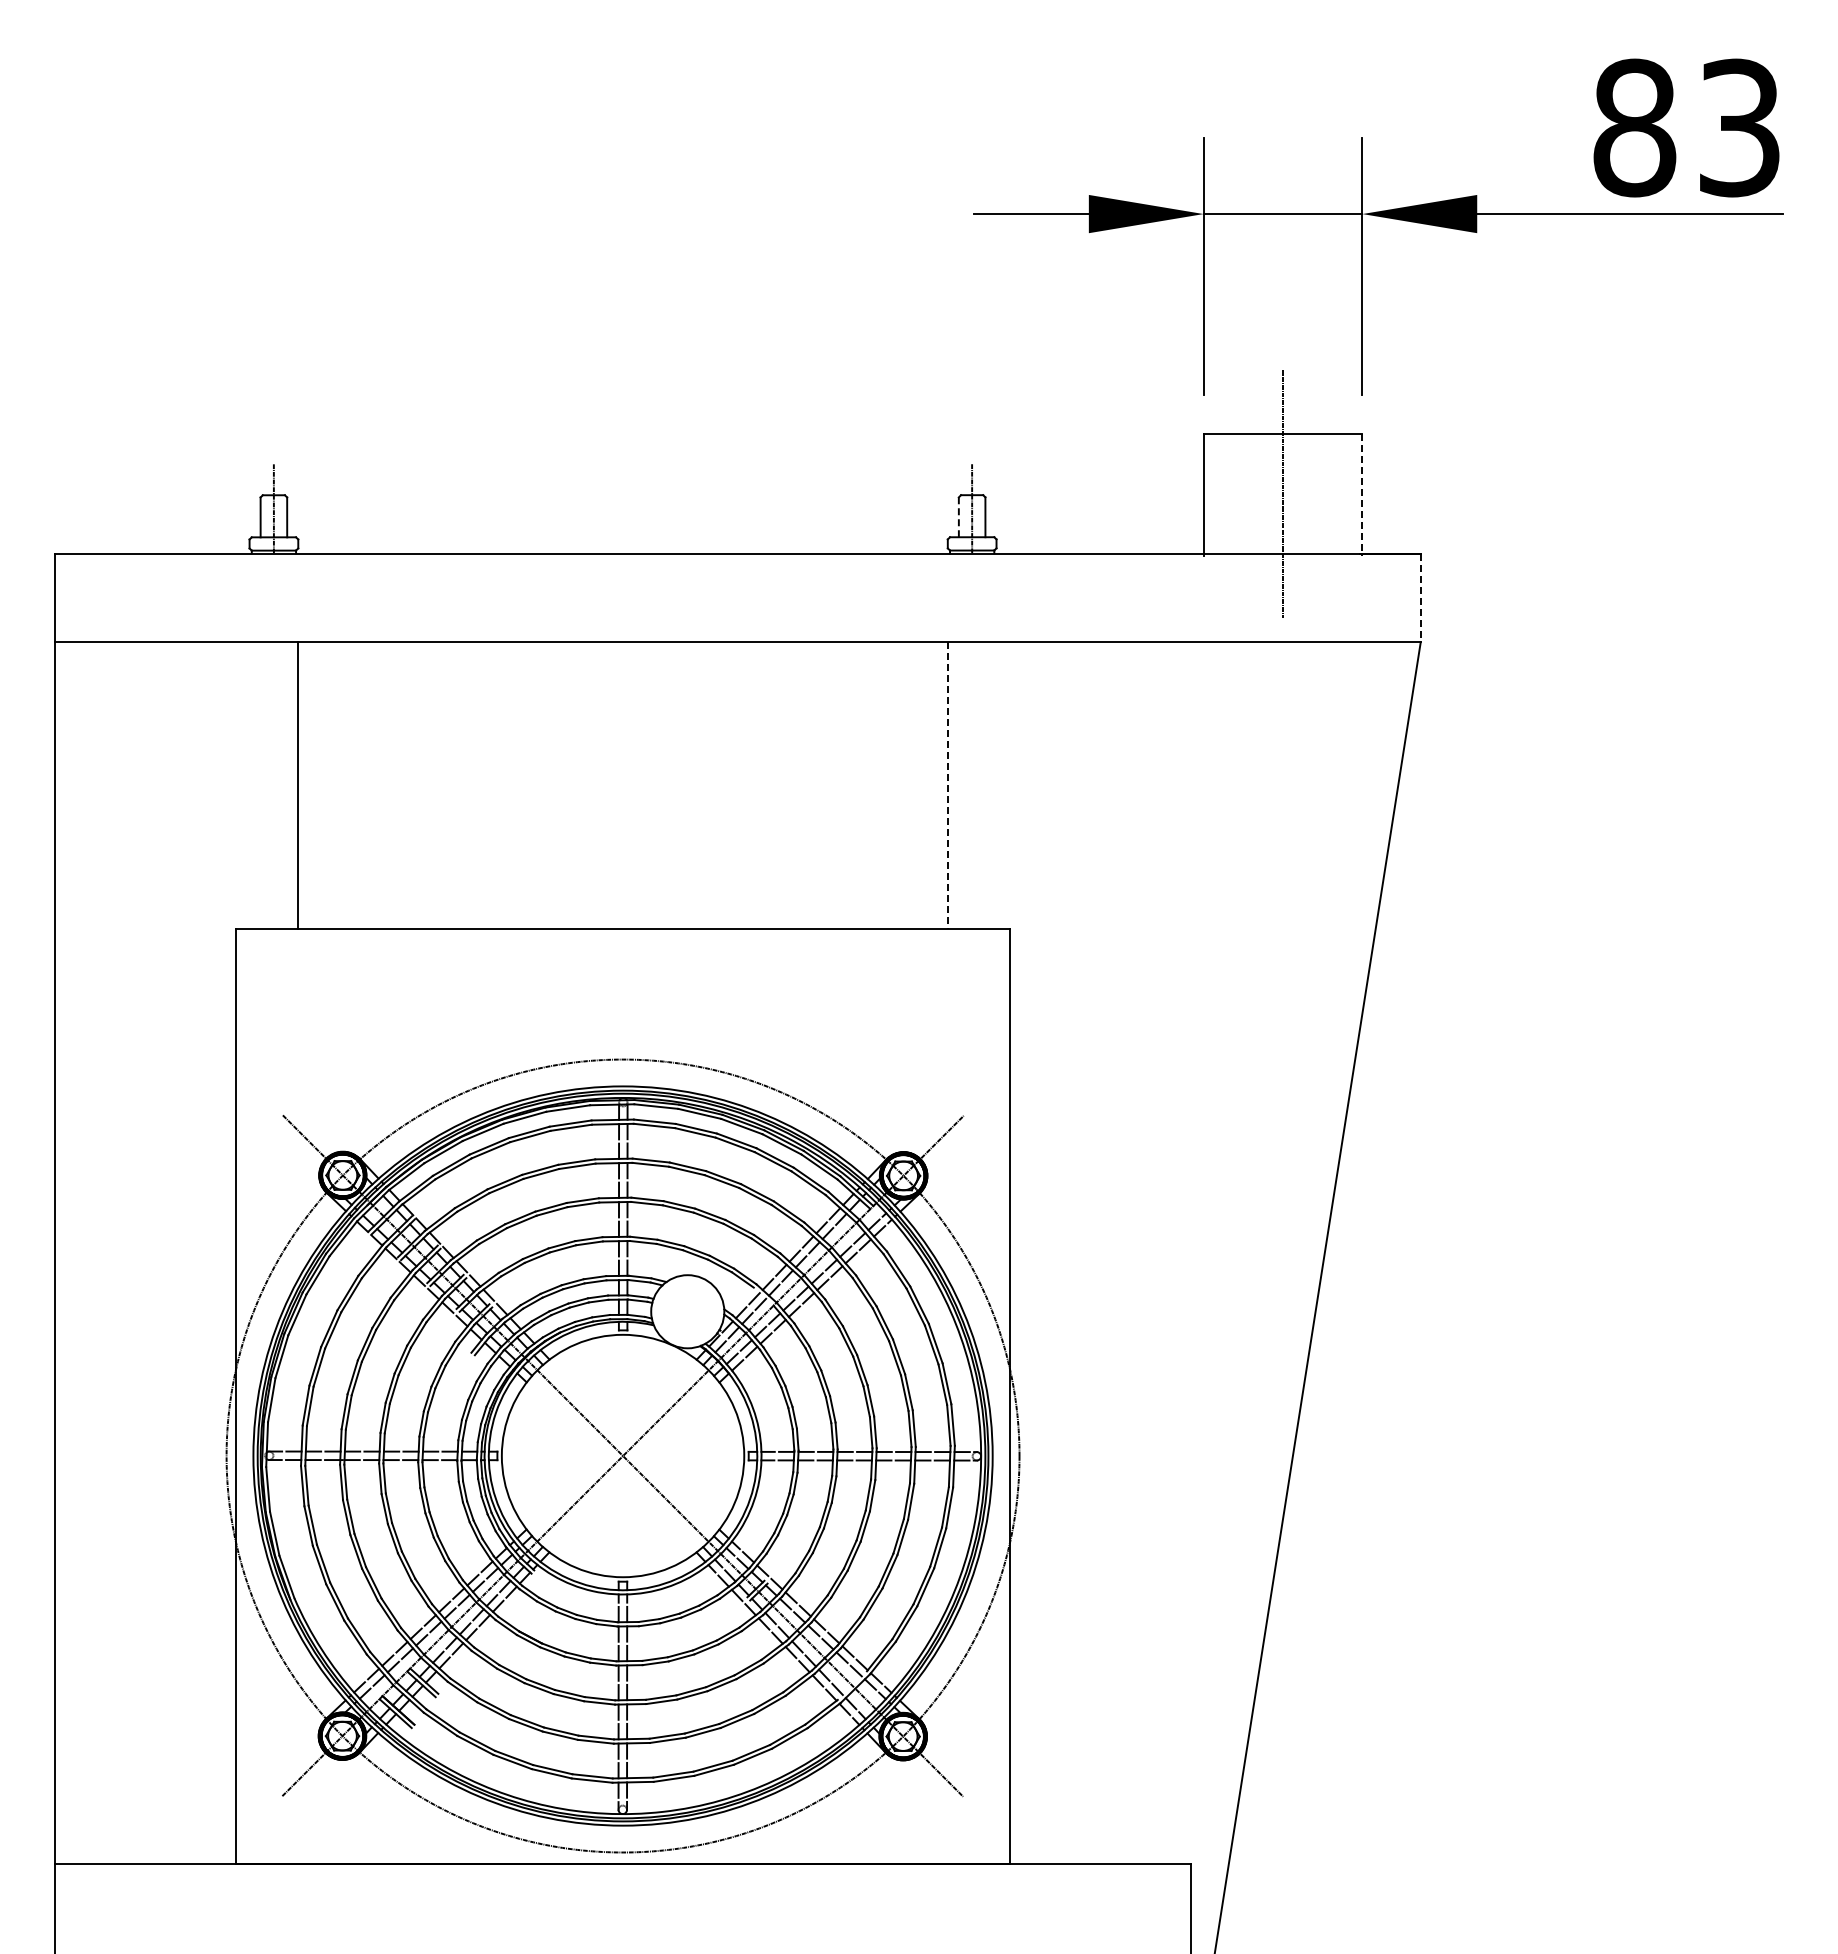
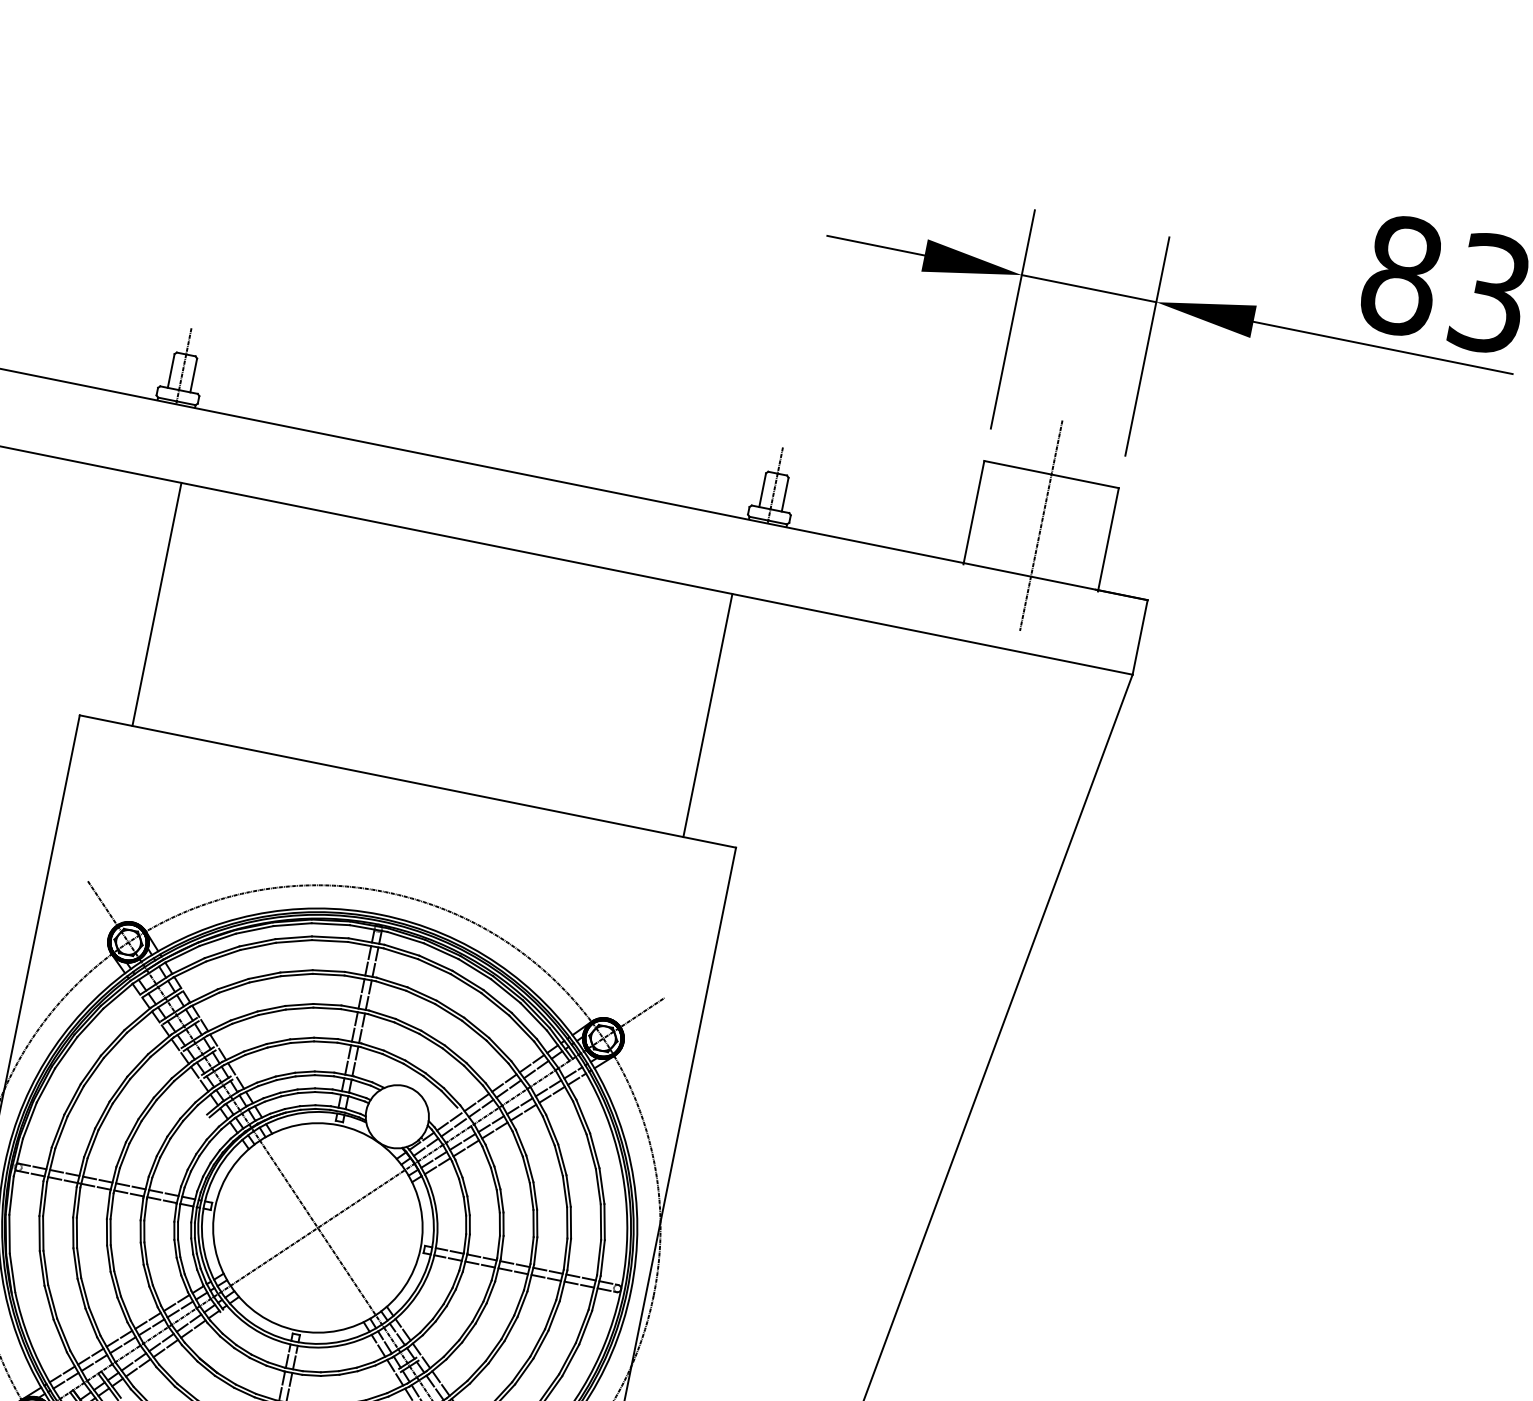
line: (1362, 495) -> (1108, 540), dashed -> solid
line: (958, 517) -> (762, 490), dashed -> solid
line: (1420, 598) -> (1139, 637), dashed -> solid
line: (948, 786) -> (707, 716), dashed -> solid

